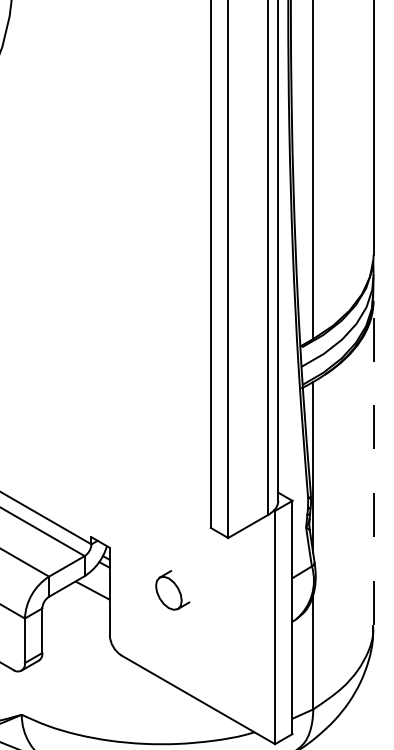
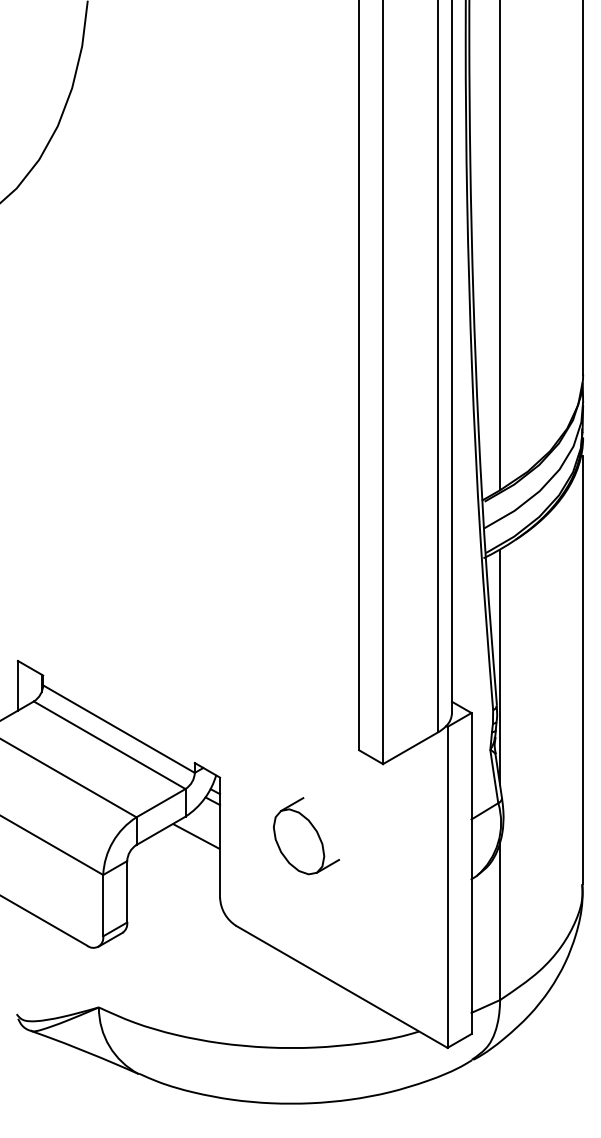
line: (373, 469) -> (583, 669), dashed -> solid
part: (172, 590) -> (306, 836), size x1.43

